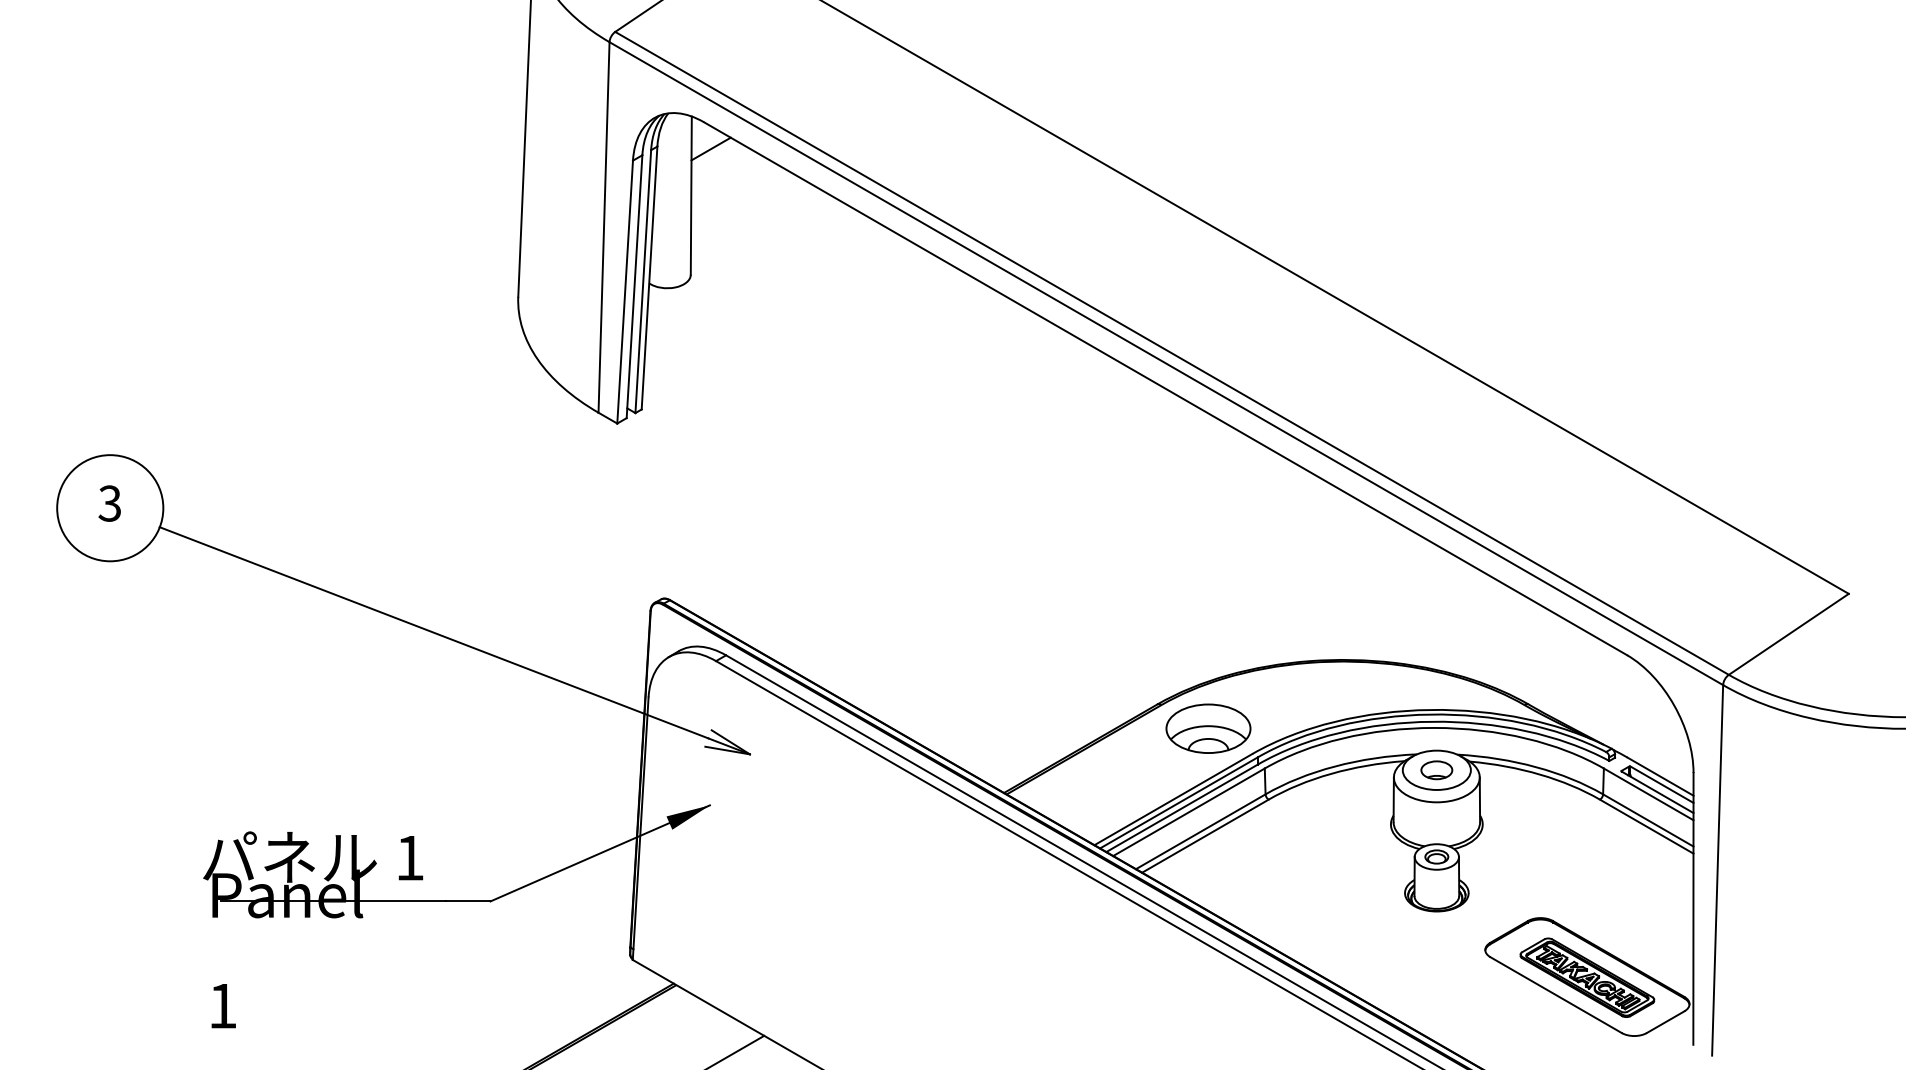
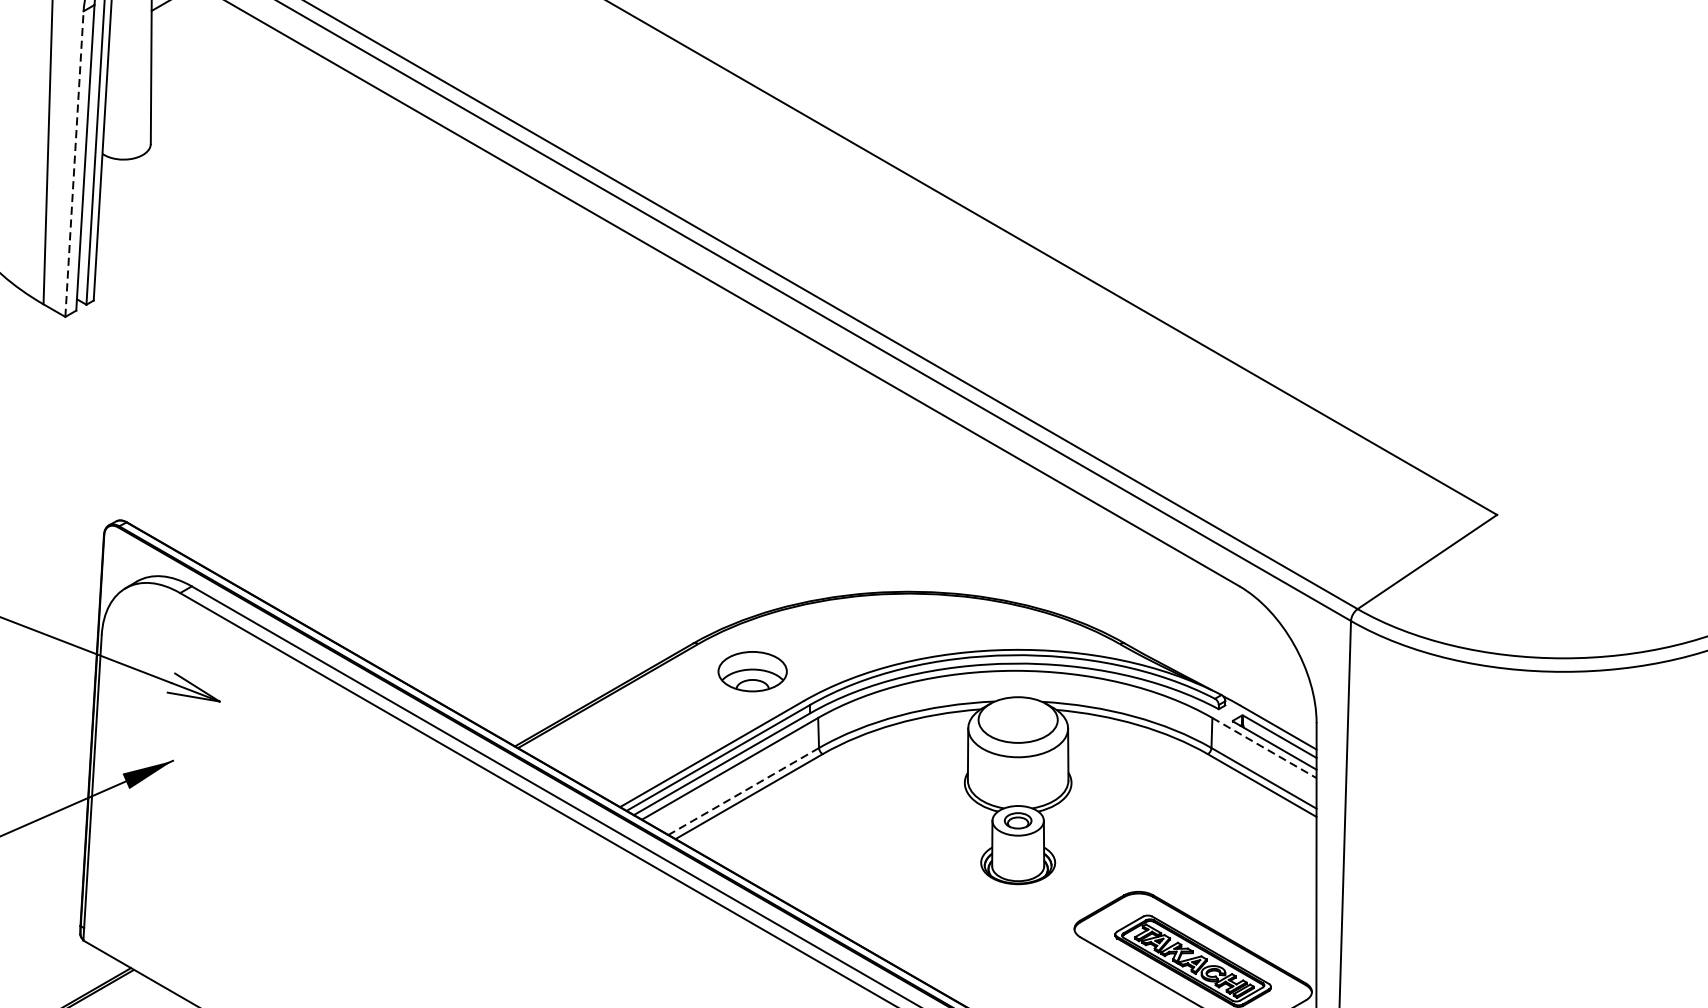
line: (625, 292) -> (74, 164), solid -> dashed
part: (1208, 728) -> (752, 671), size x0.7
part: (1436, 770) -> (1017, 720), removed
line: (1648, 794) -> (1264, 748), solid -> dashed
line: (1200, 831) -> (743, 791), solid -> dashed

